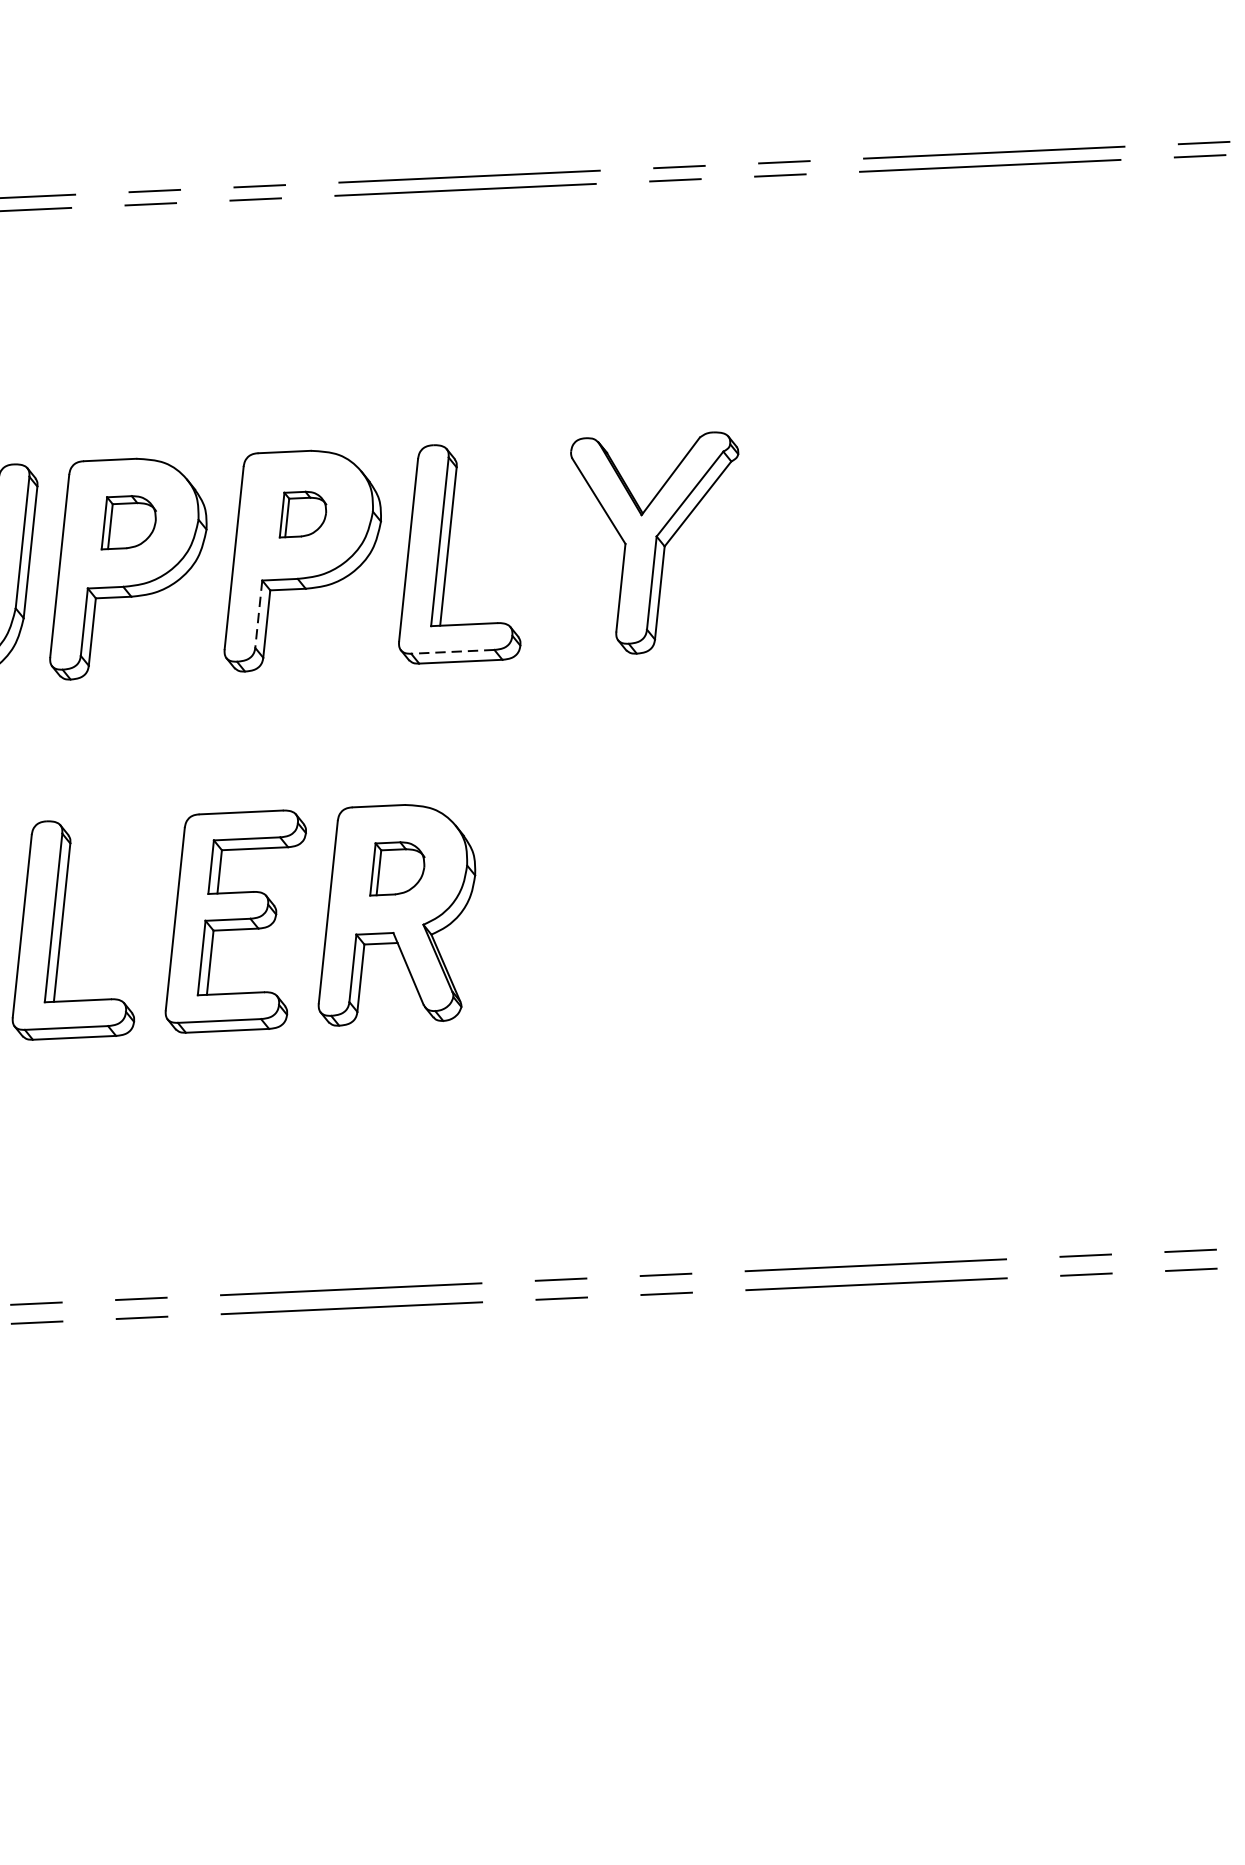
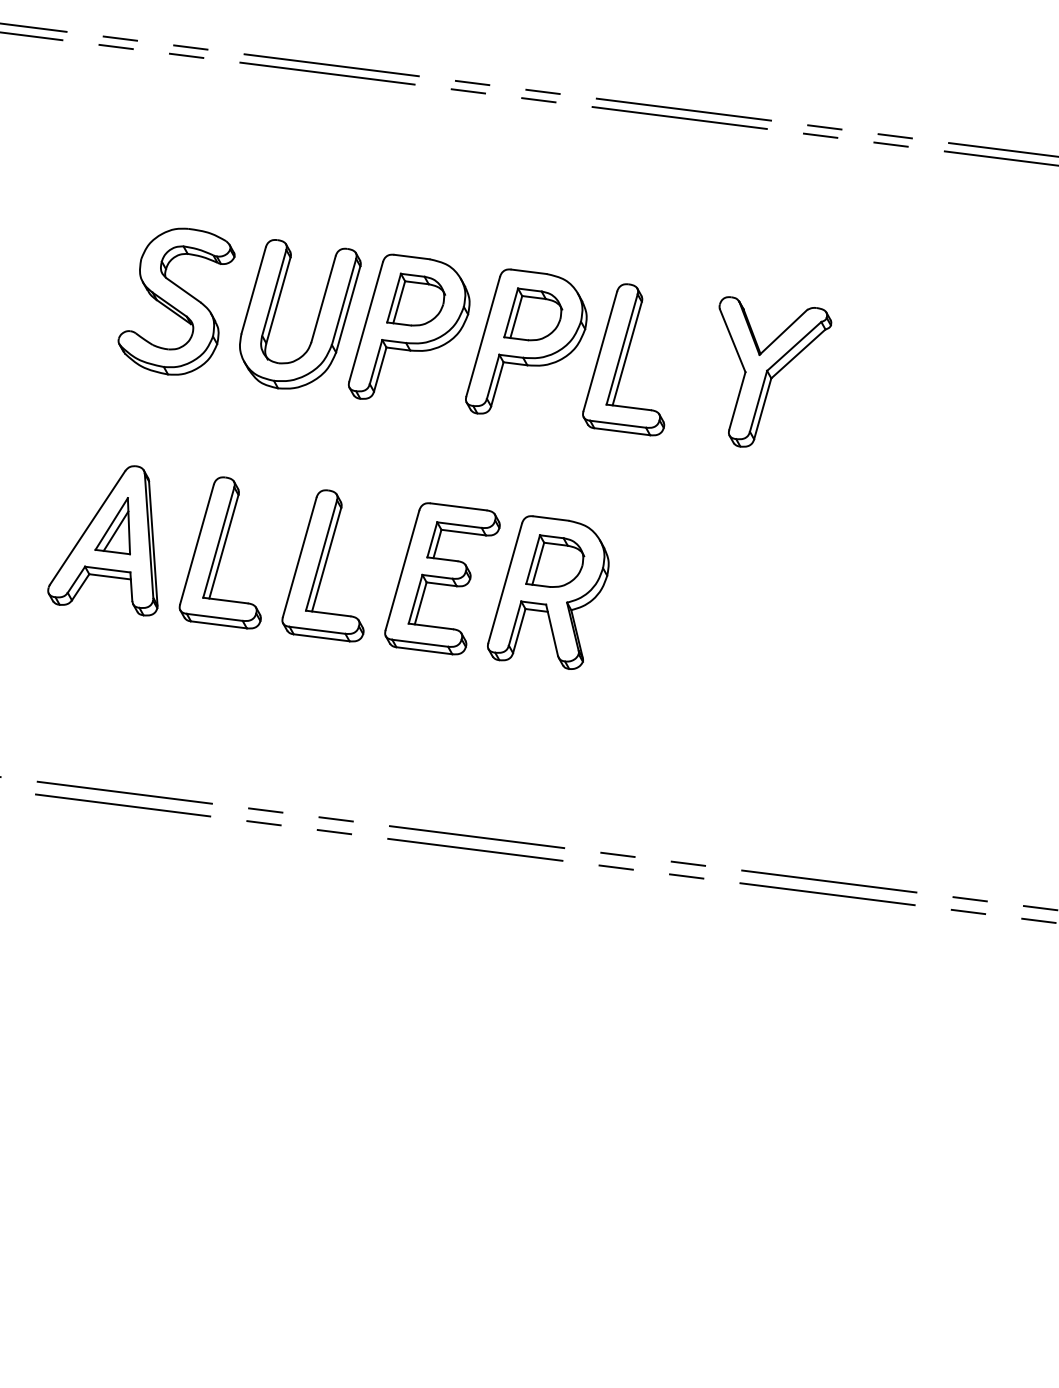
part: (301, 513) -> (533, 314), size x1.67
part: (127, 520) -> (416, 299), size x1.43
line: (259, 613) -> (493, 376), dashed -> solid
line: (452, 652) -> (617, 424), dashed -> solid
part: (395, 866) -> (555, 560), size x1.43

